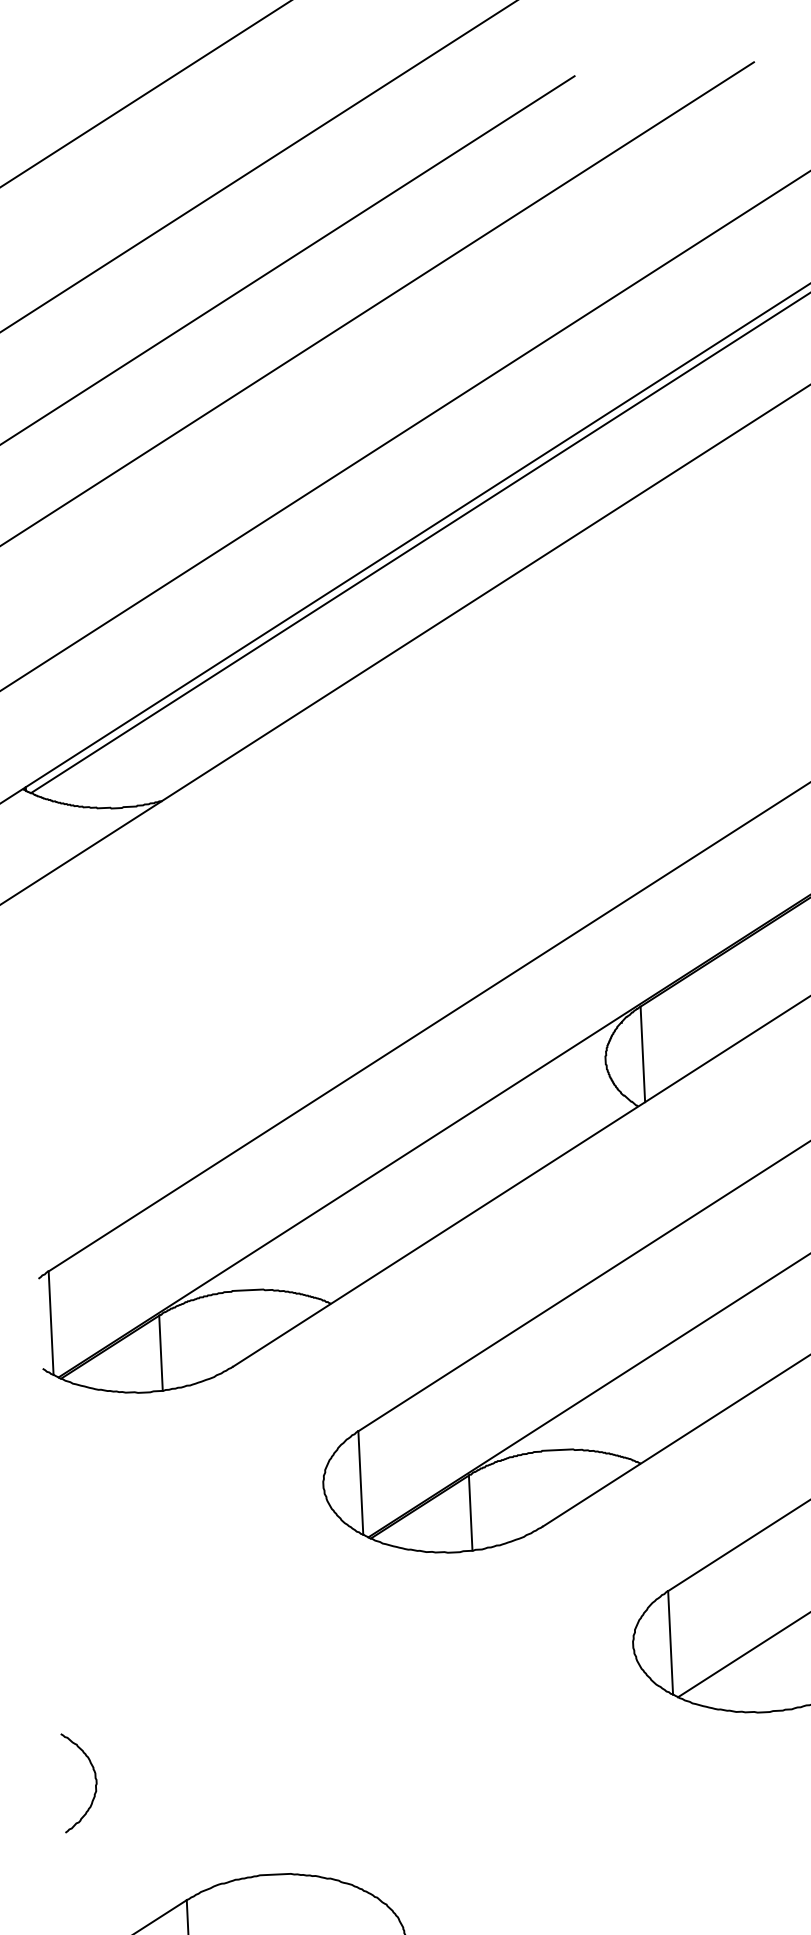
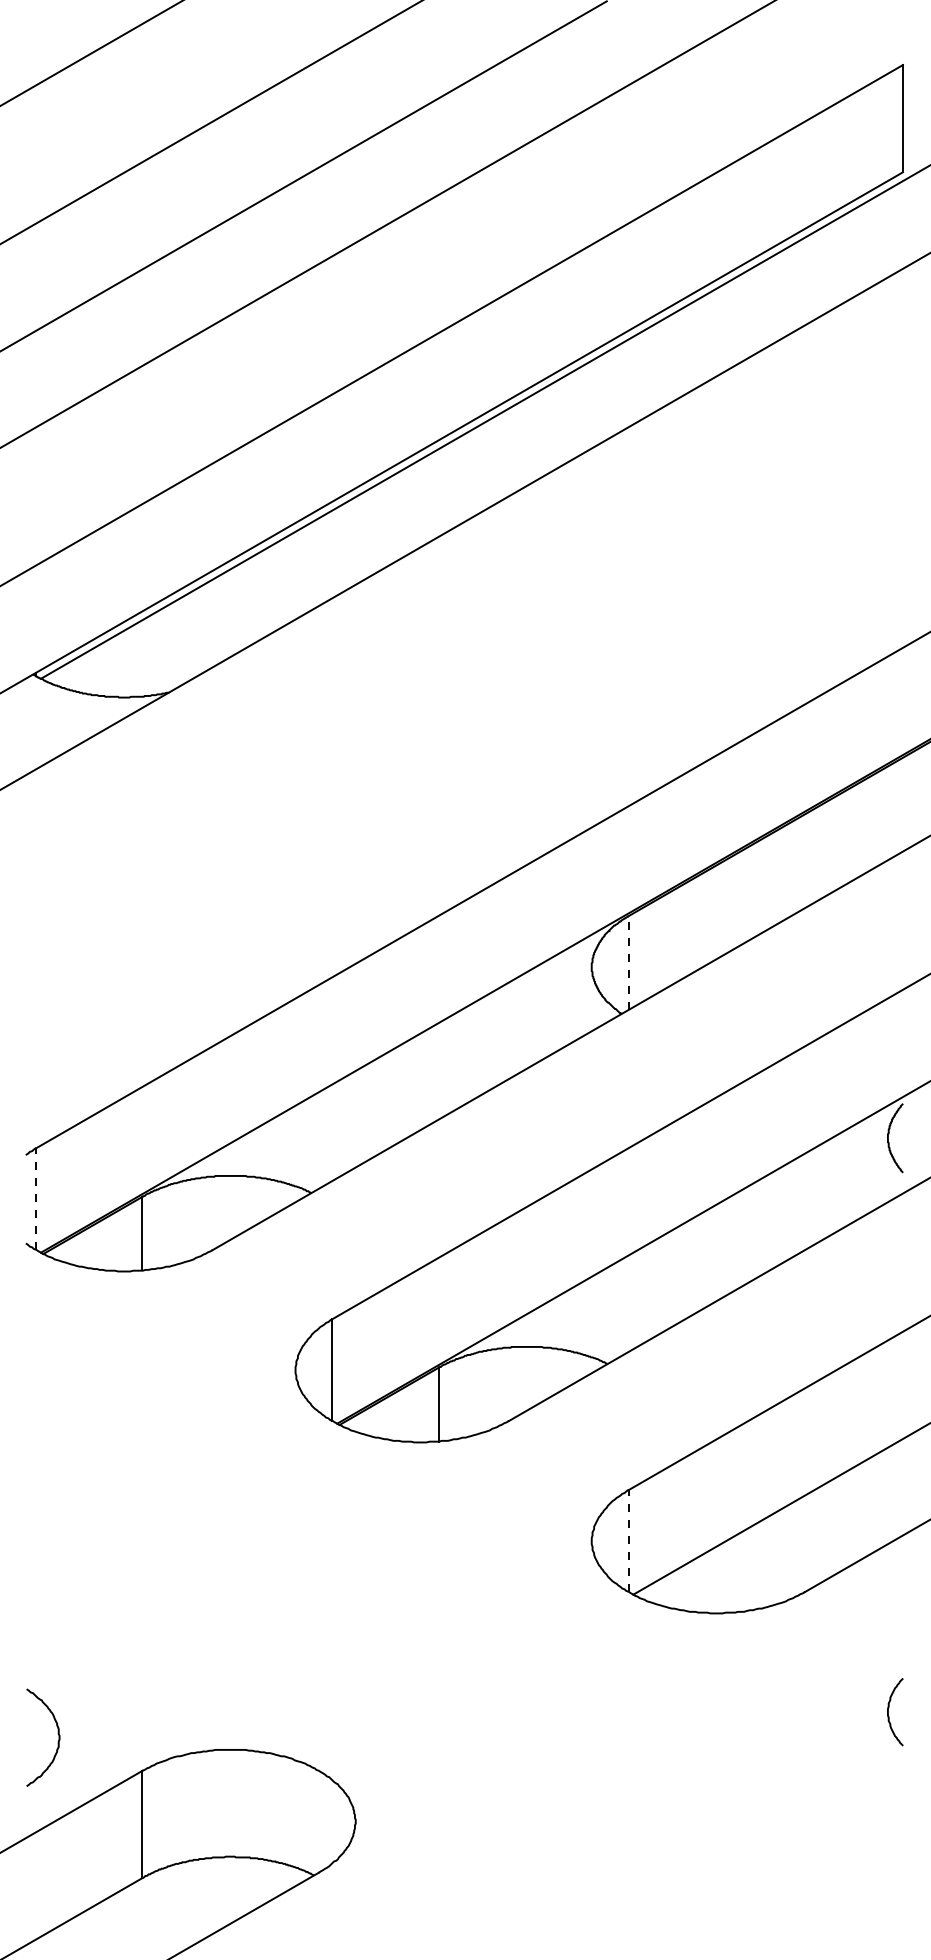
line: (642, 1054) -> (628, 963), solid -> dashed
line: (51, 1323) -> (36, 1199), solid -> dashed
line: (670, 1643) -> (628, 1541), solid -> dashed
curve: (94, 1777) -> (57, 1733), moved

